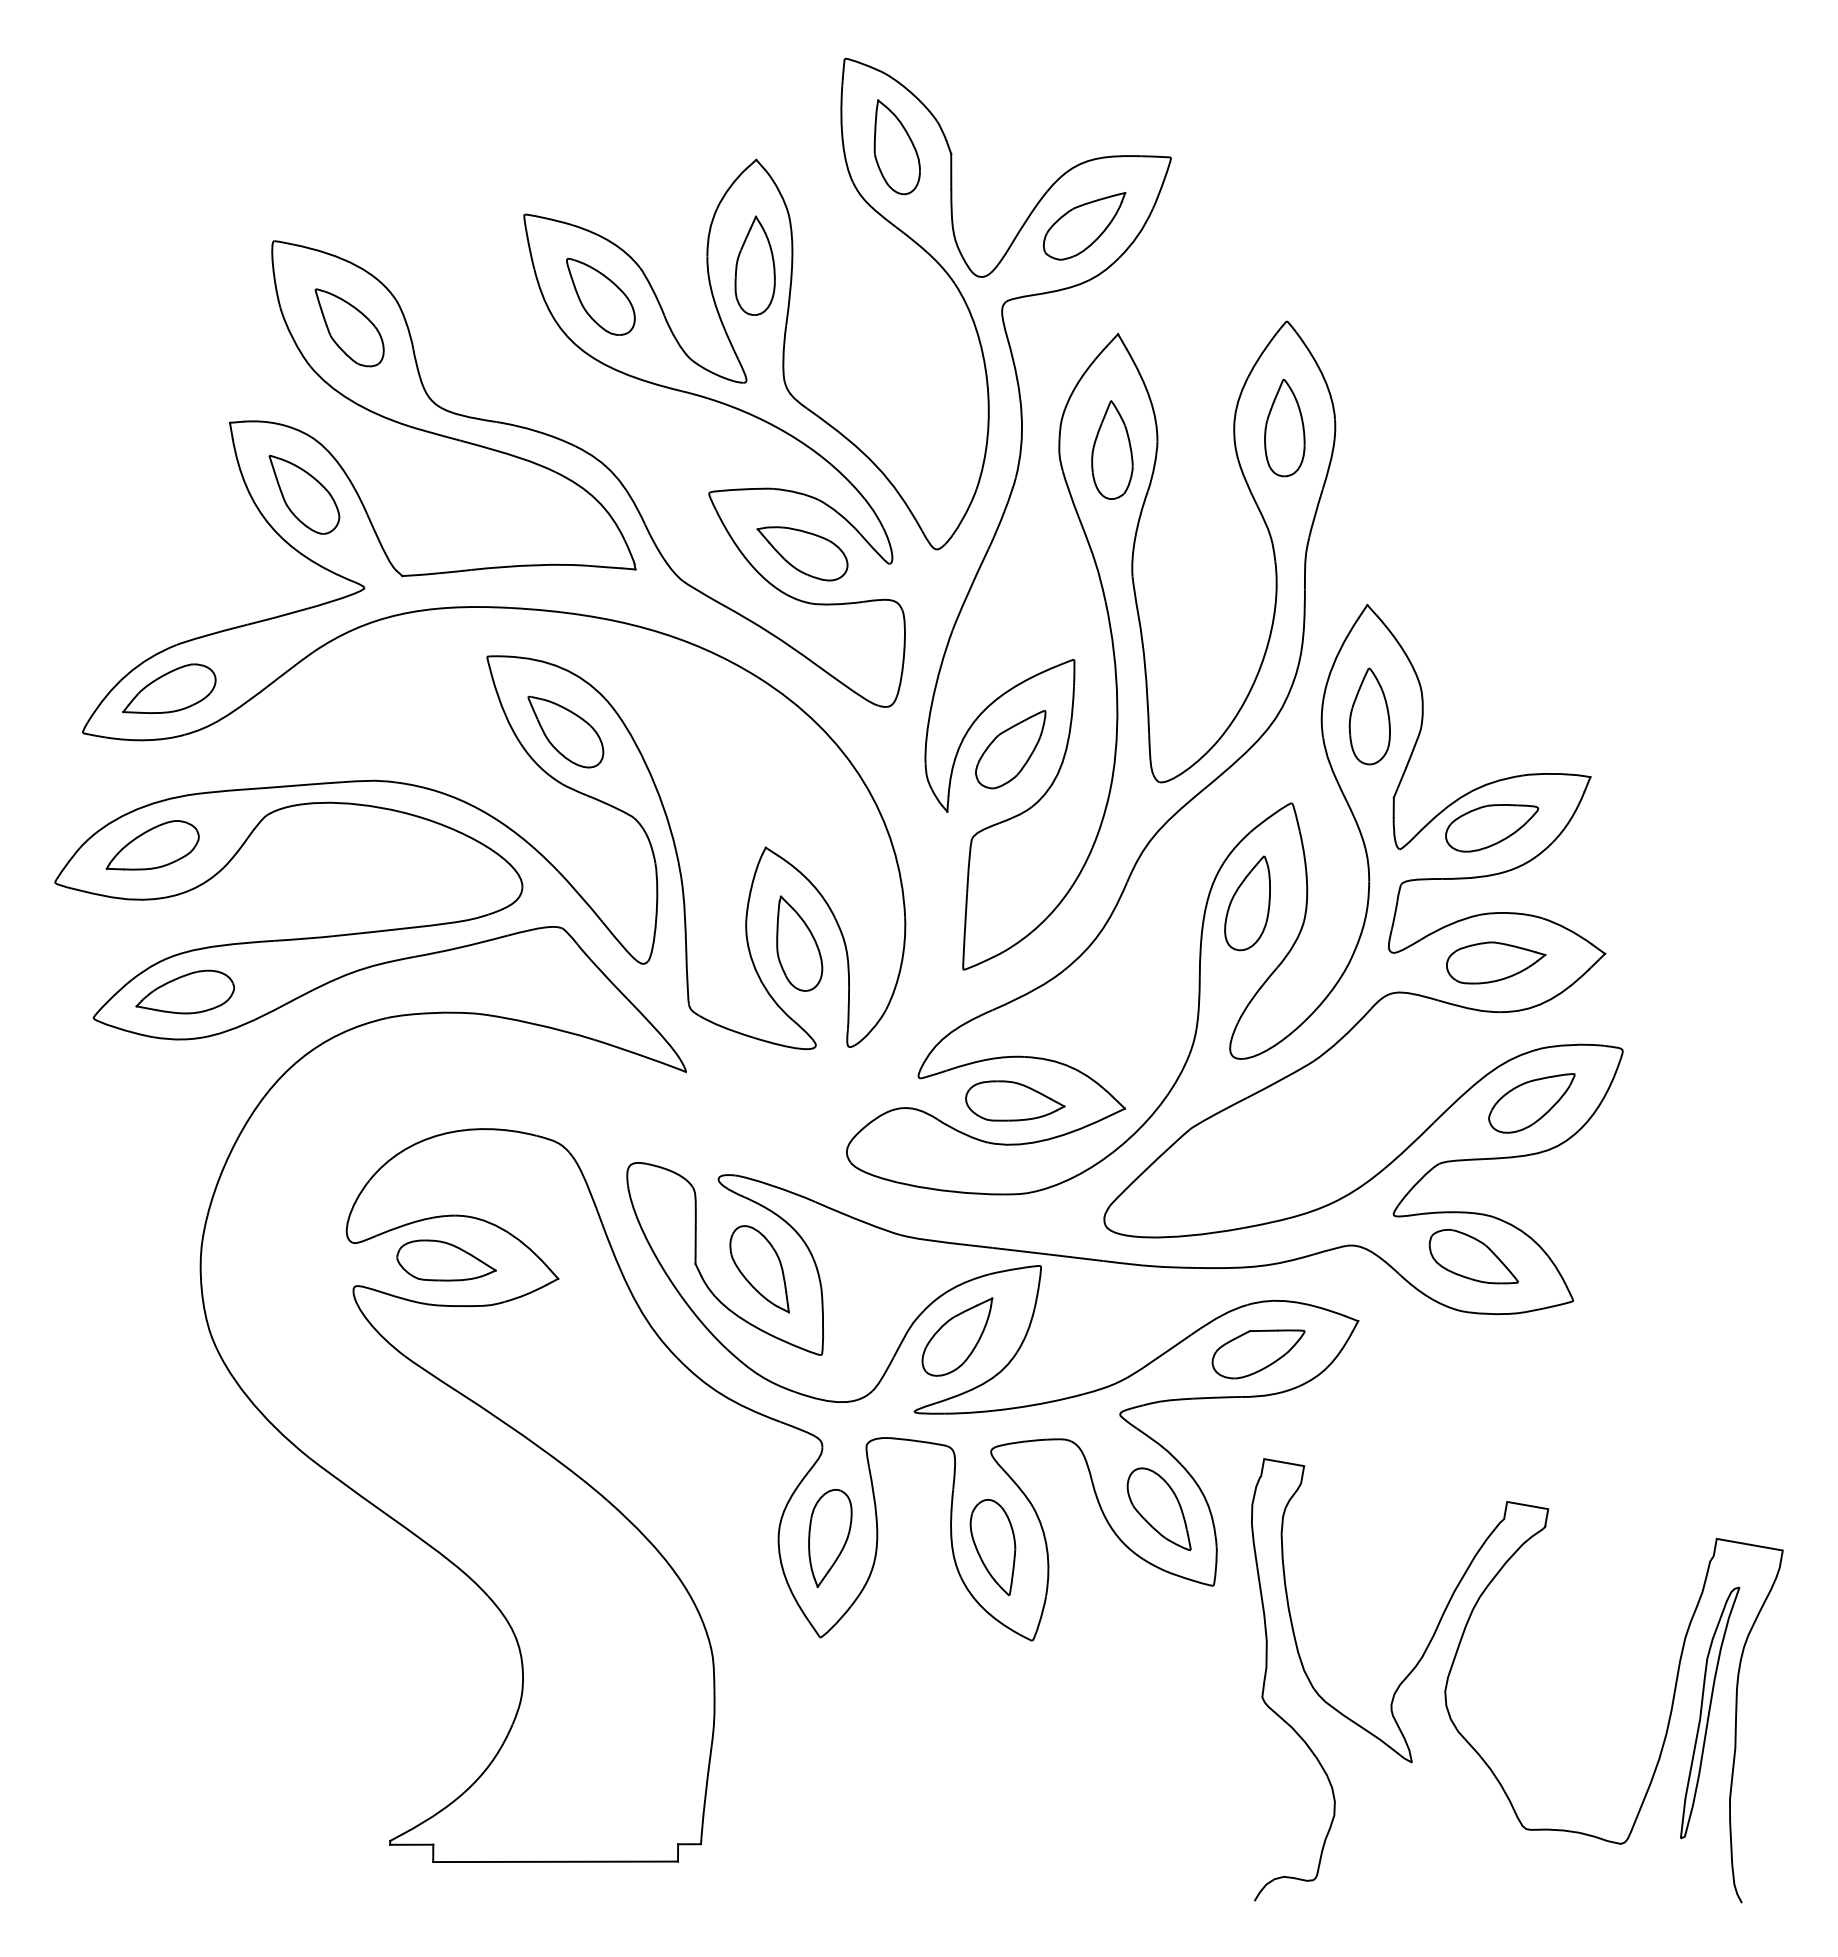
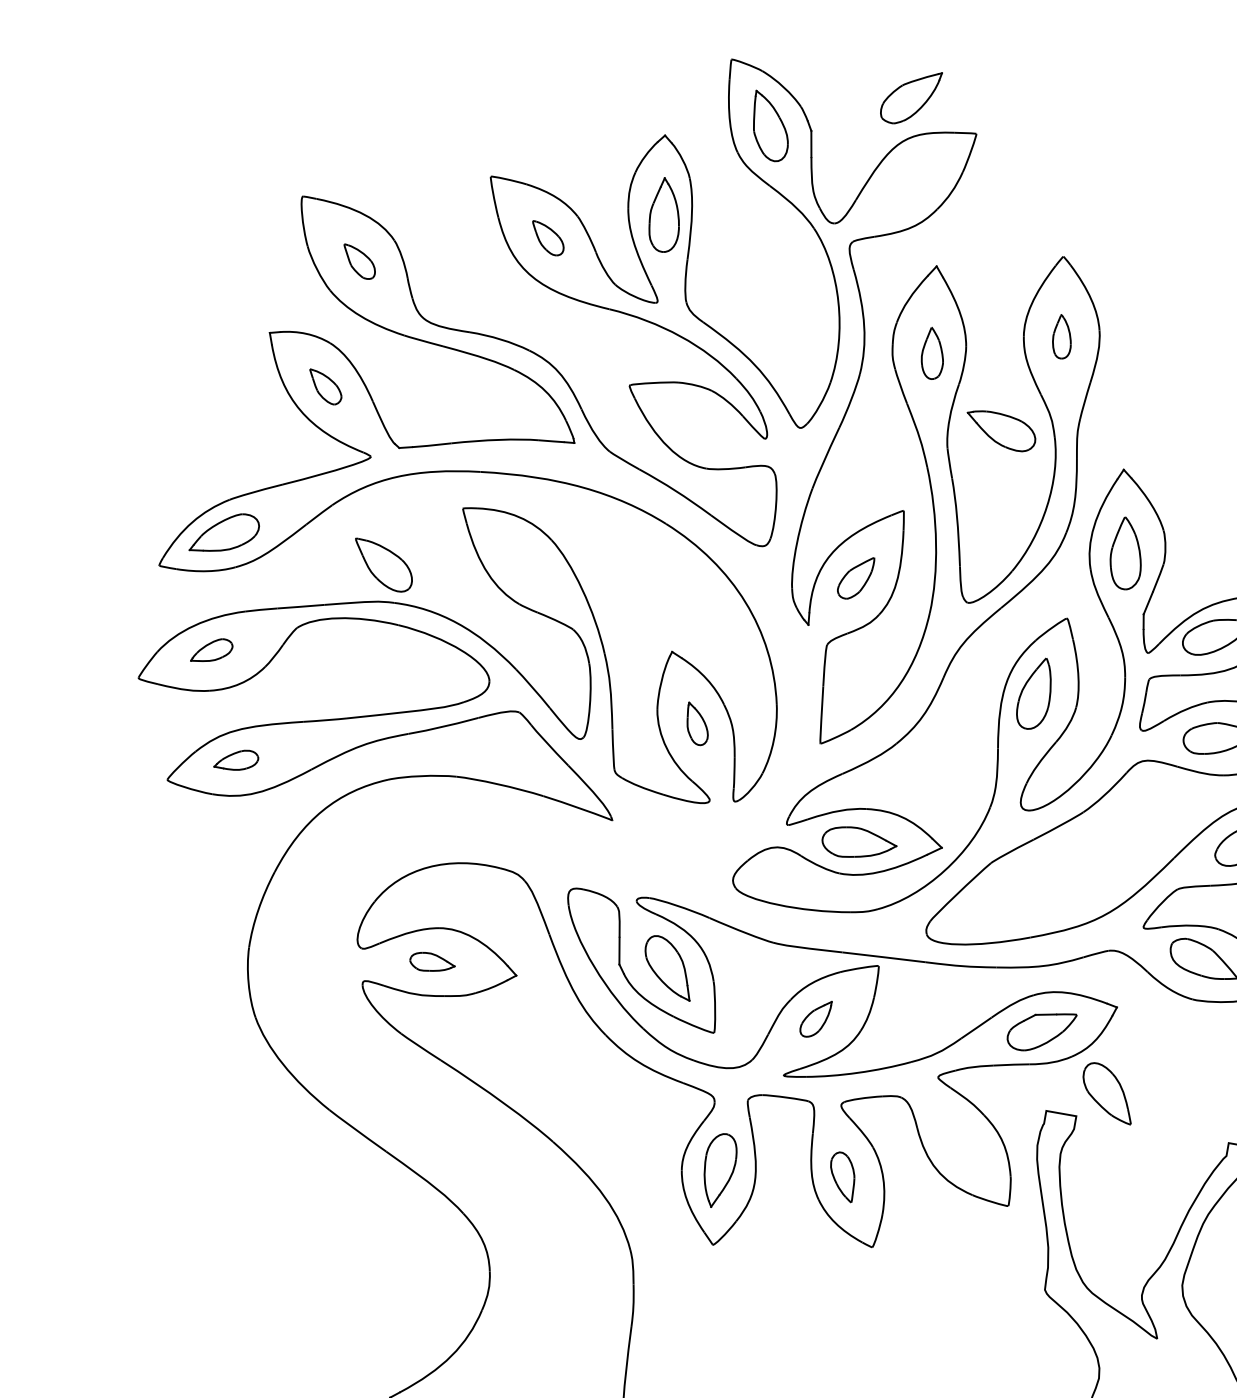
part: (1084, 226) -> (911, 98), moved
part: (600, 296) -> (548, 238), size x0.6
part: (349, 327) -> (359, 261), size x0.6
part: (1284, 427) -> (1061, 336), size x0.6
part: (1112, 449) -> (932, 352), size x0.7
part: (304, 494) -> (325, 386), size x0.6
part: (802, 553) -> (1001, 431), moved
part: (565, 731) -> (383, 564), moved
part: (1010, 749) -> (855, 578), size x0.7
part: (152, 845) -> (211, 650), size x0.6
part: (799, 943) -> (697, 723), size x0.6
part: (185, 991) -> (236, 759), size x0.6
part: (446, 1260) -> (432, 961), size x0.6
part: (957, 1336) -> (816, 1018), size x0.6
part: (1158, 1509) -> (1106, 1093), moved
part: (992, 1547) -> (842, 1177), size x0.7

